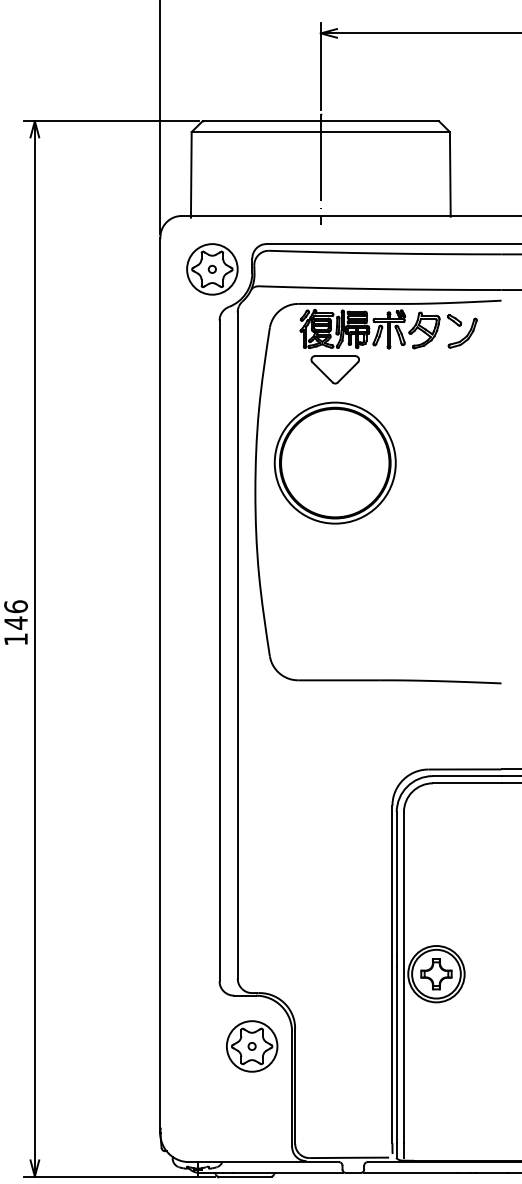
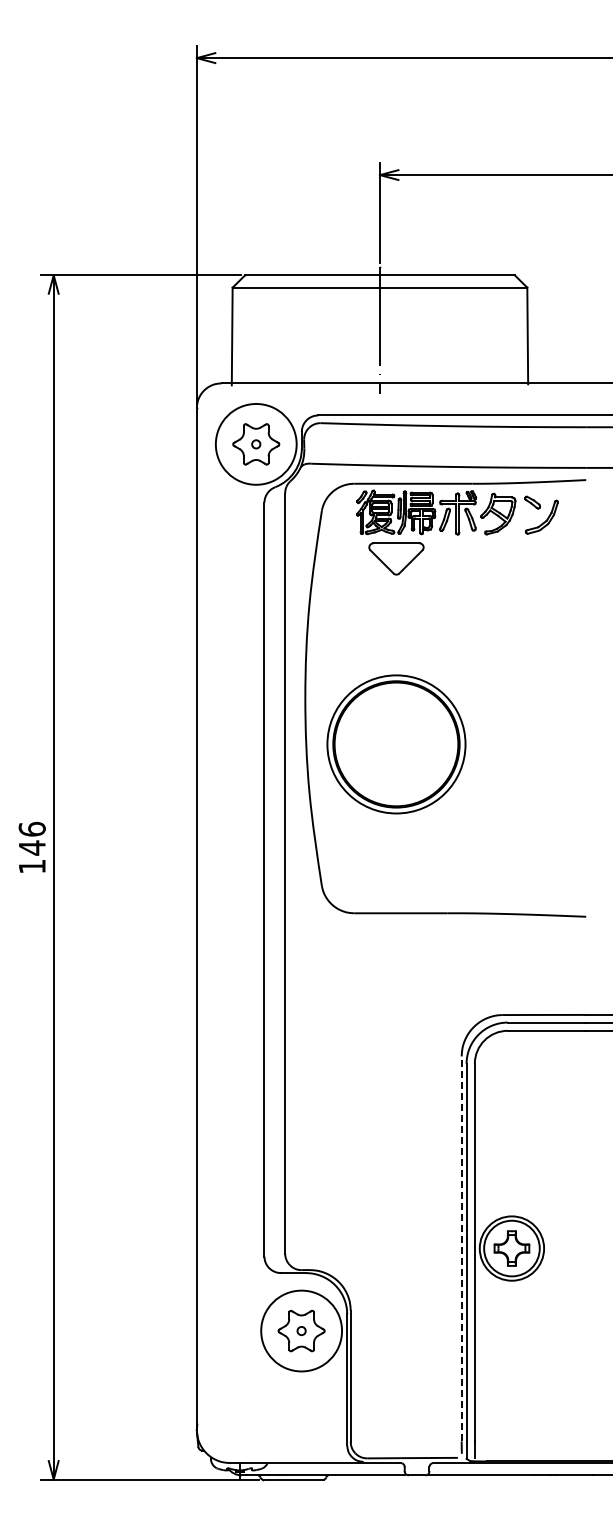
circle: (212, 269) -> (256, 444), size x1.4
part: (335, 463) -> (396, 744), moved
line: (392, 974) -> (461, 1248), solid -> dashed
circle: (252, 1045) -> (301, 1330), size x1.4

